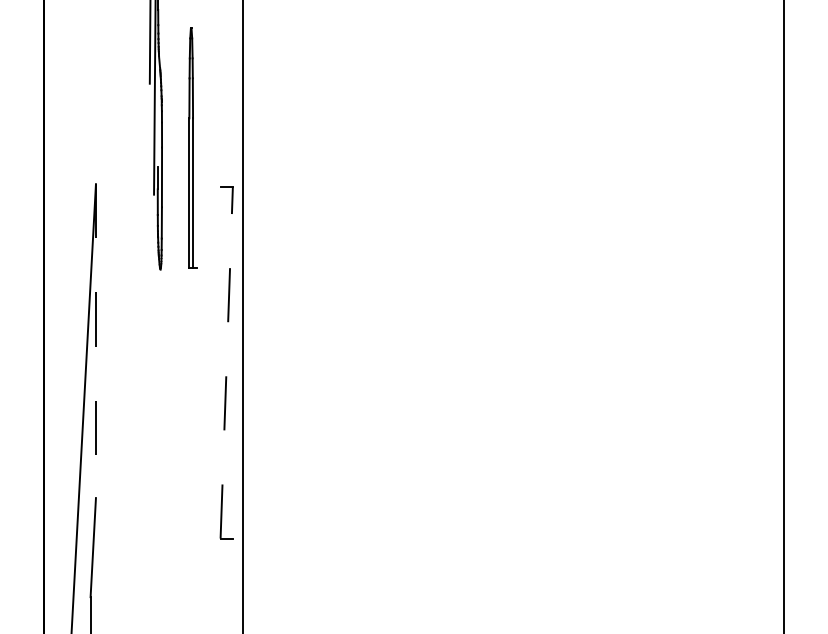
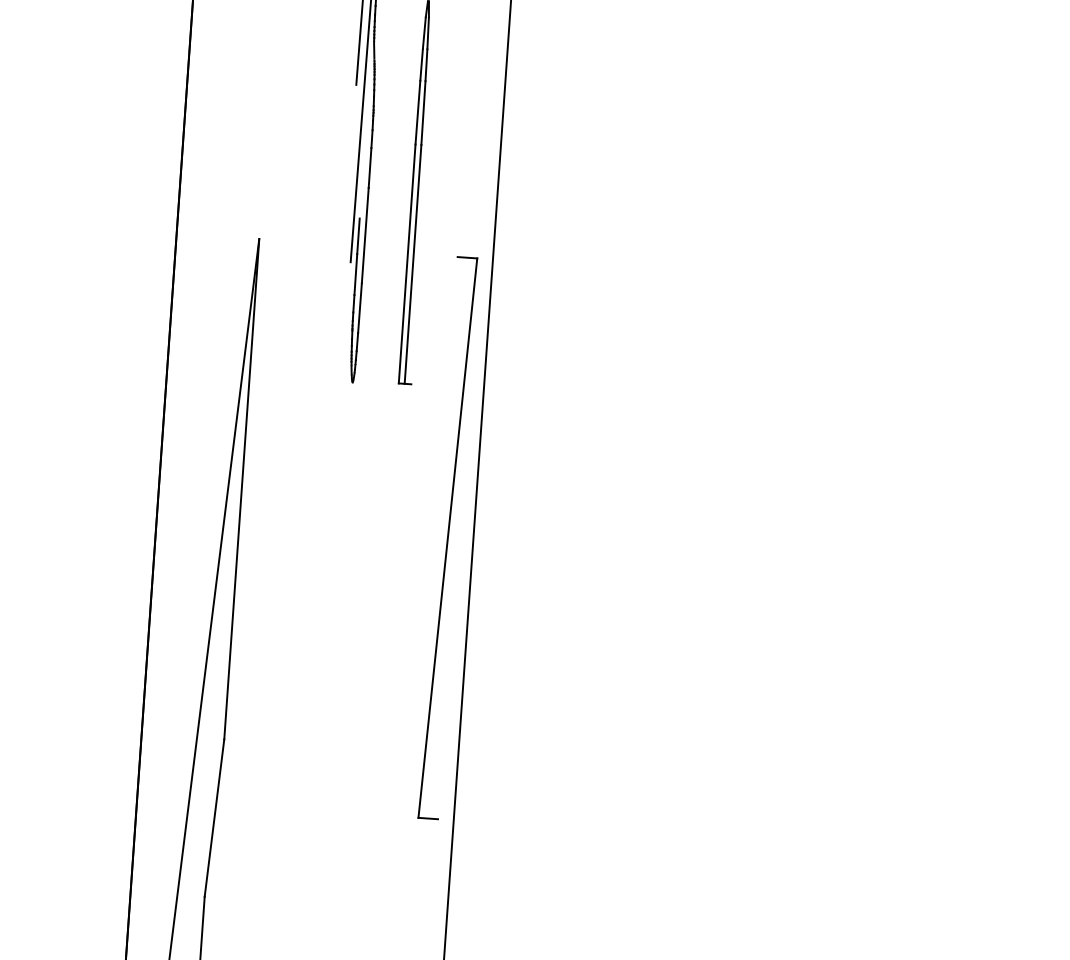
line: (95, 341) -> (240, 489), dashed -> solid
line: (226, 362) -> (447, 537), dashed -> solid

